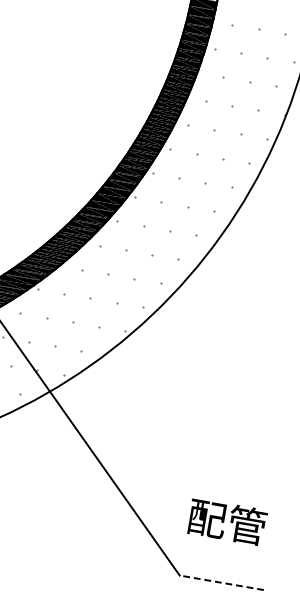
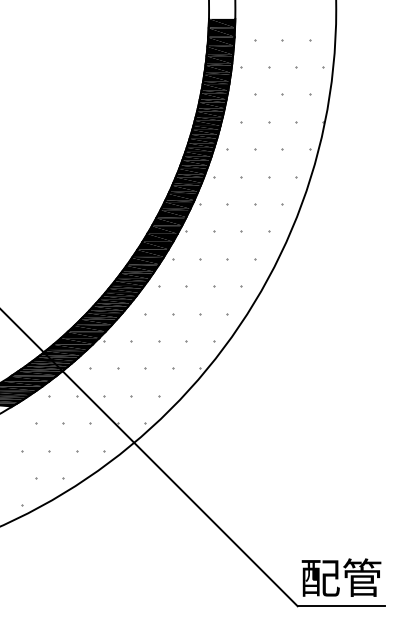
text: (227, 521) -> (341, 577), moved
line: (221, 583) -> (341, 606), dashed -> solid

